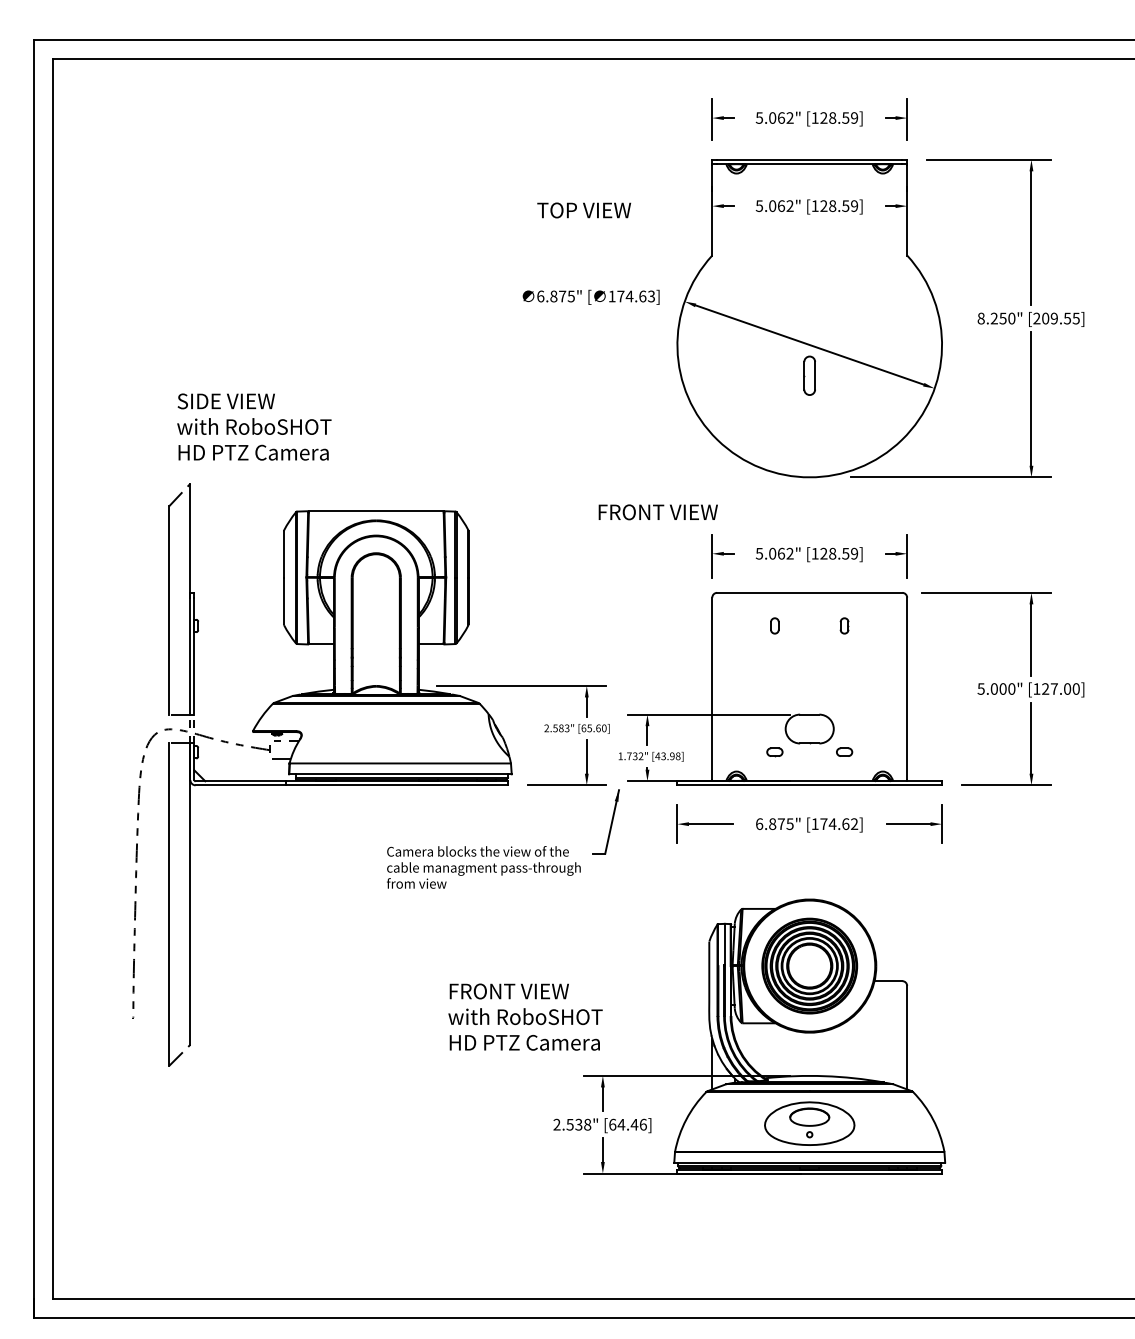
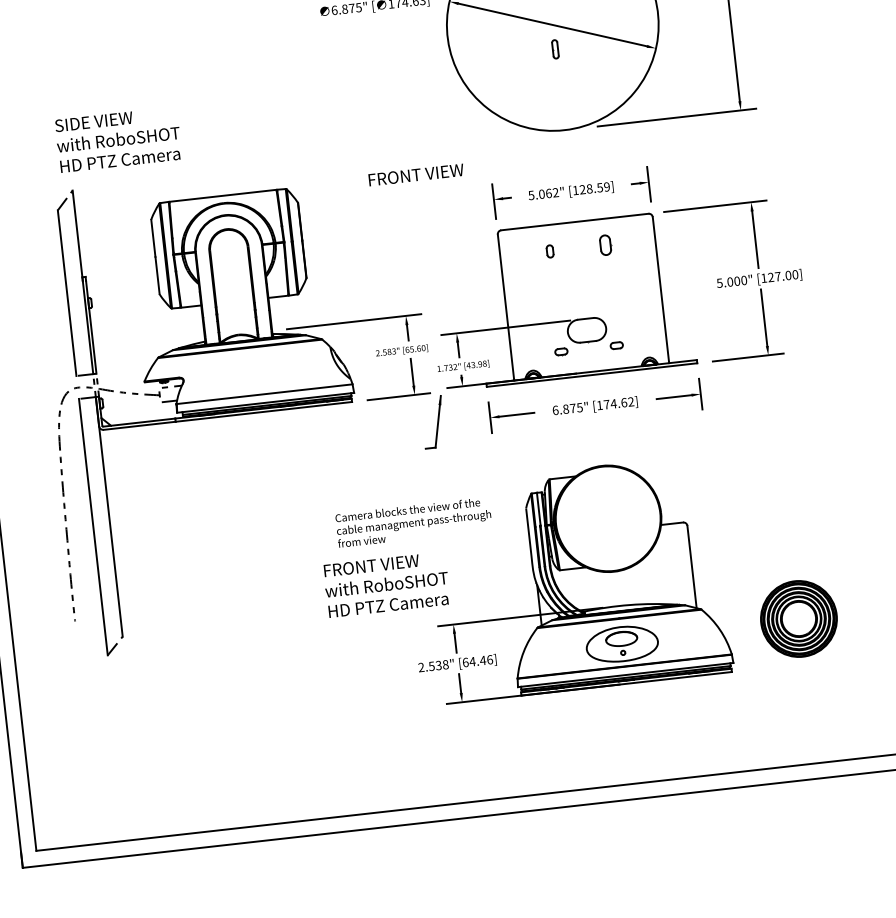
part: (809, 375) -> (555, 49), size x0.6
text: (657, 512) -> (415, 175), moved
part: (844, 625) -> (605, 244), size x1.6
text: (483, 867) -> (413, 522), moved
part: (809, 965) -> (798, 618), moved

